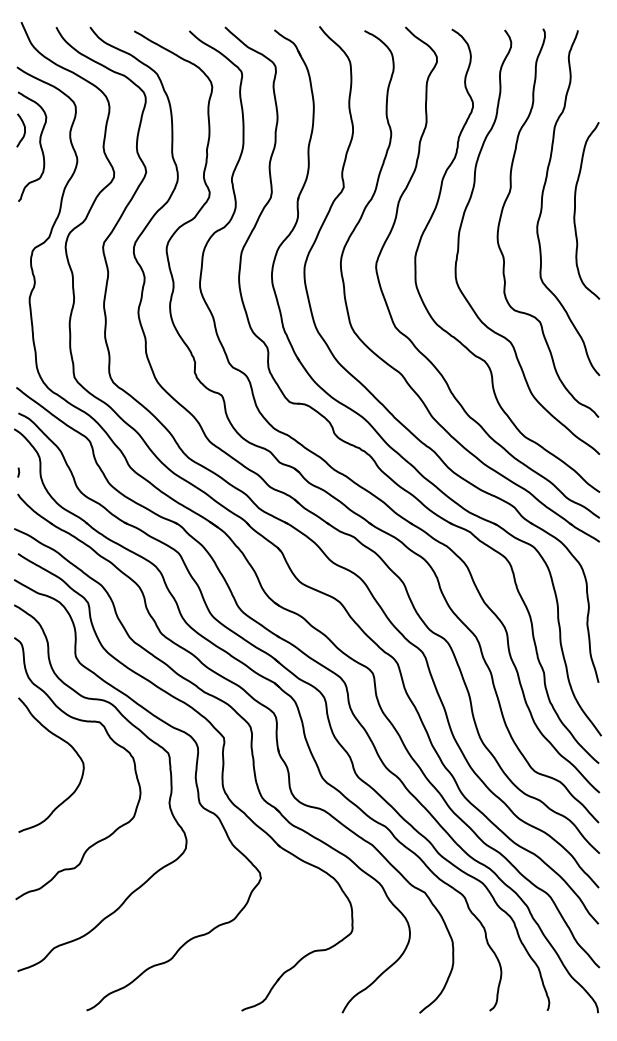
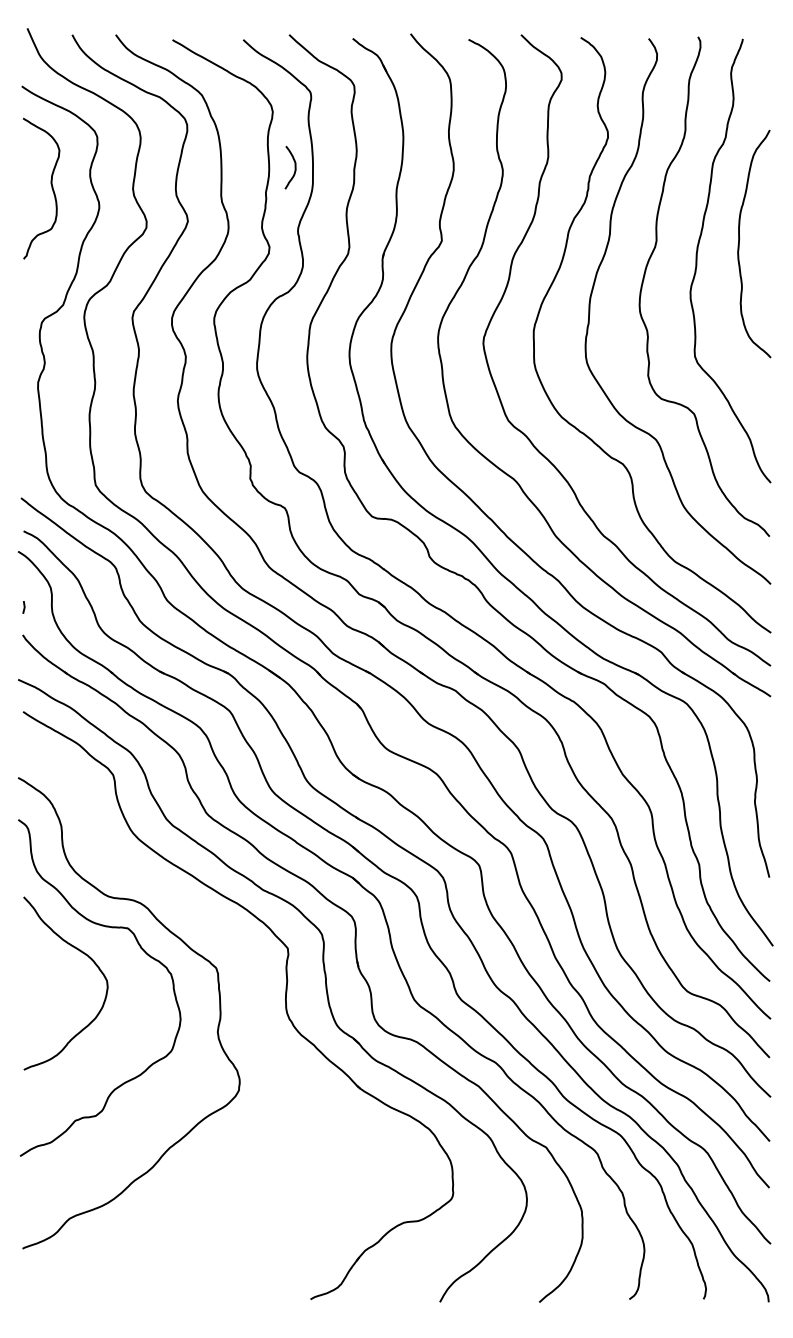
curve: (24, 130) -> (294, 167), moved
curve: (575, 210) -> (739, 243), moved
curve: (195, 785) -> (251, 1009), removed

